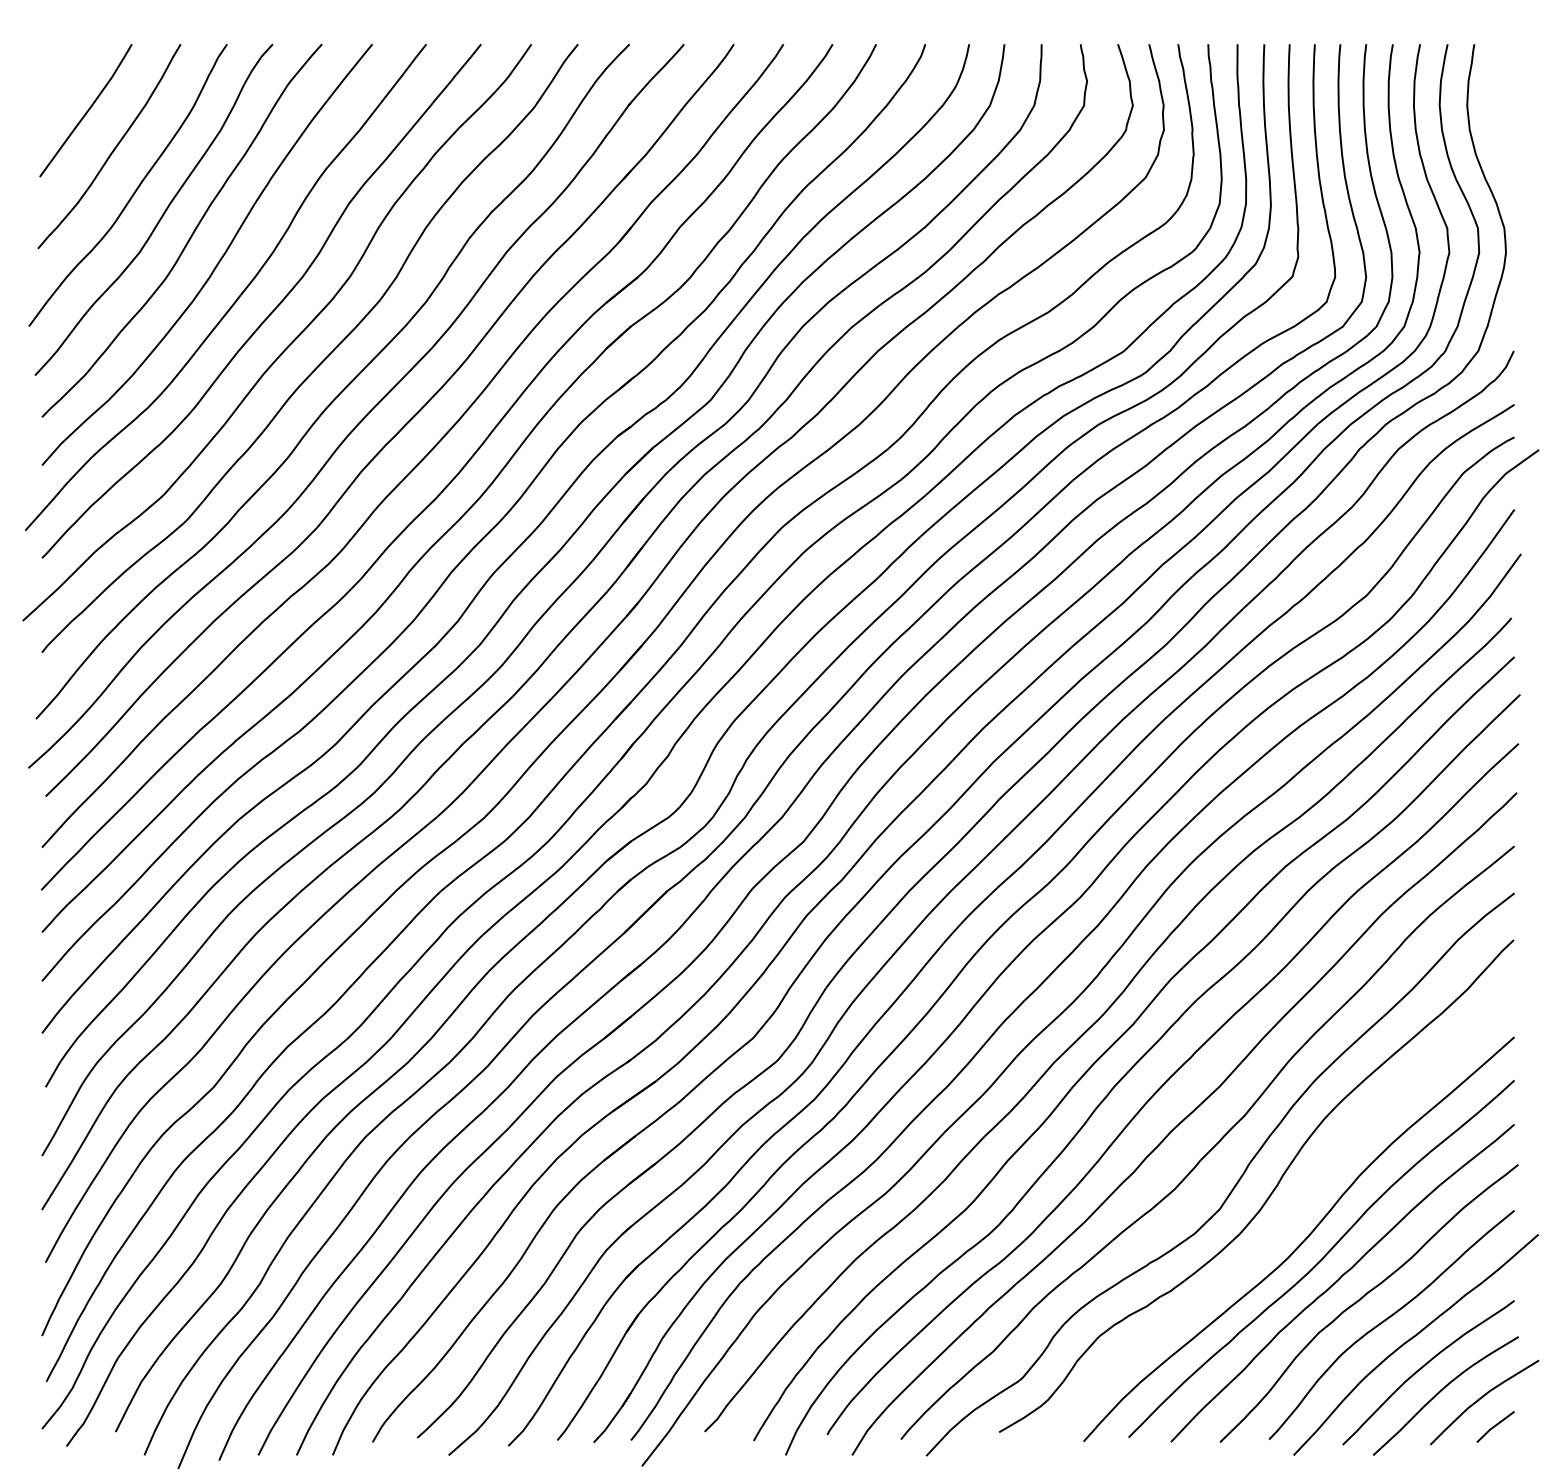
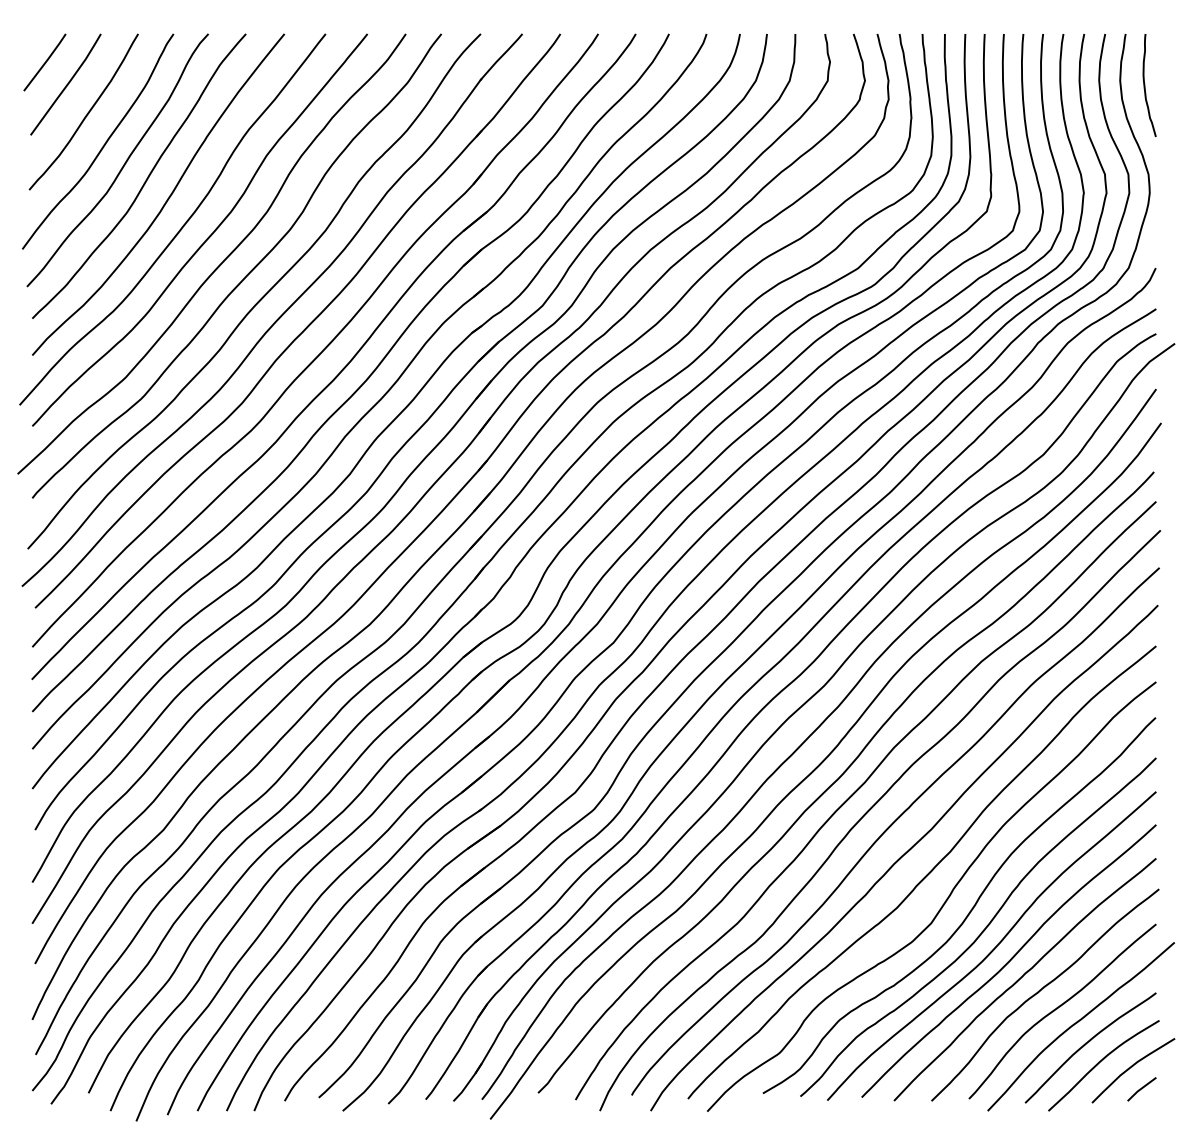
line: (58, 81) -> (44, 62), added
curve: (1500, 114) -> (1145, 87), added
curve: (1286, 1219) -> (982, 931), added

